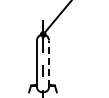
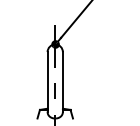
line: (48, 63) -> (62, 81), dashed -> solid

